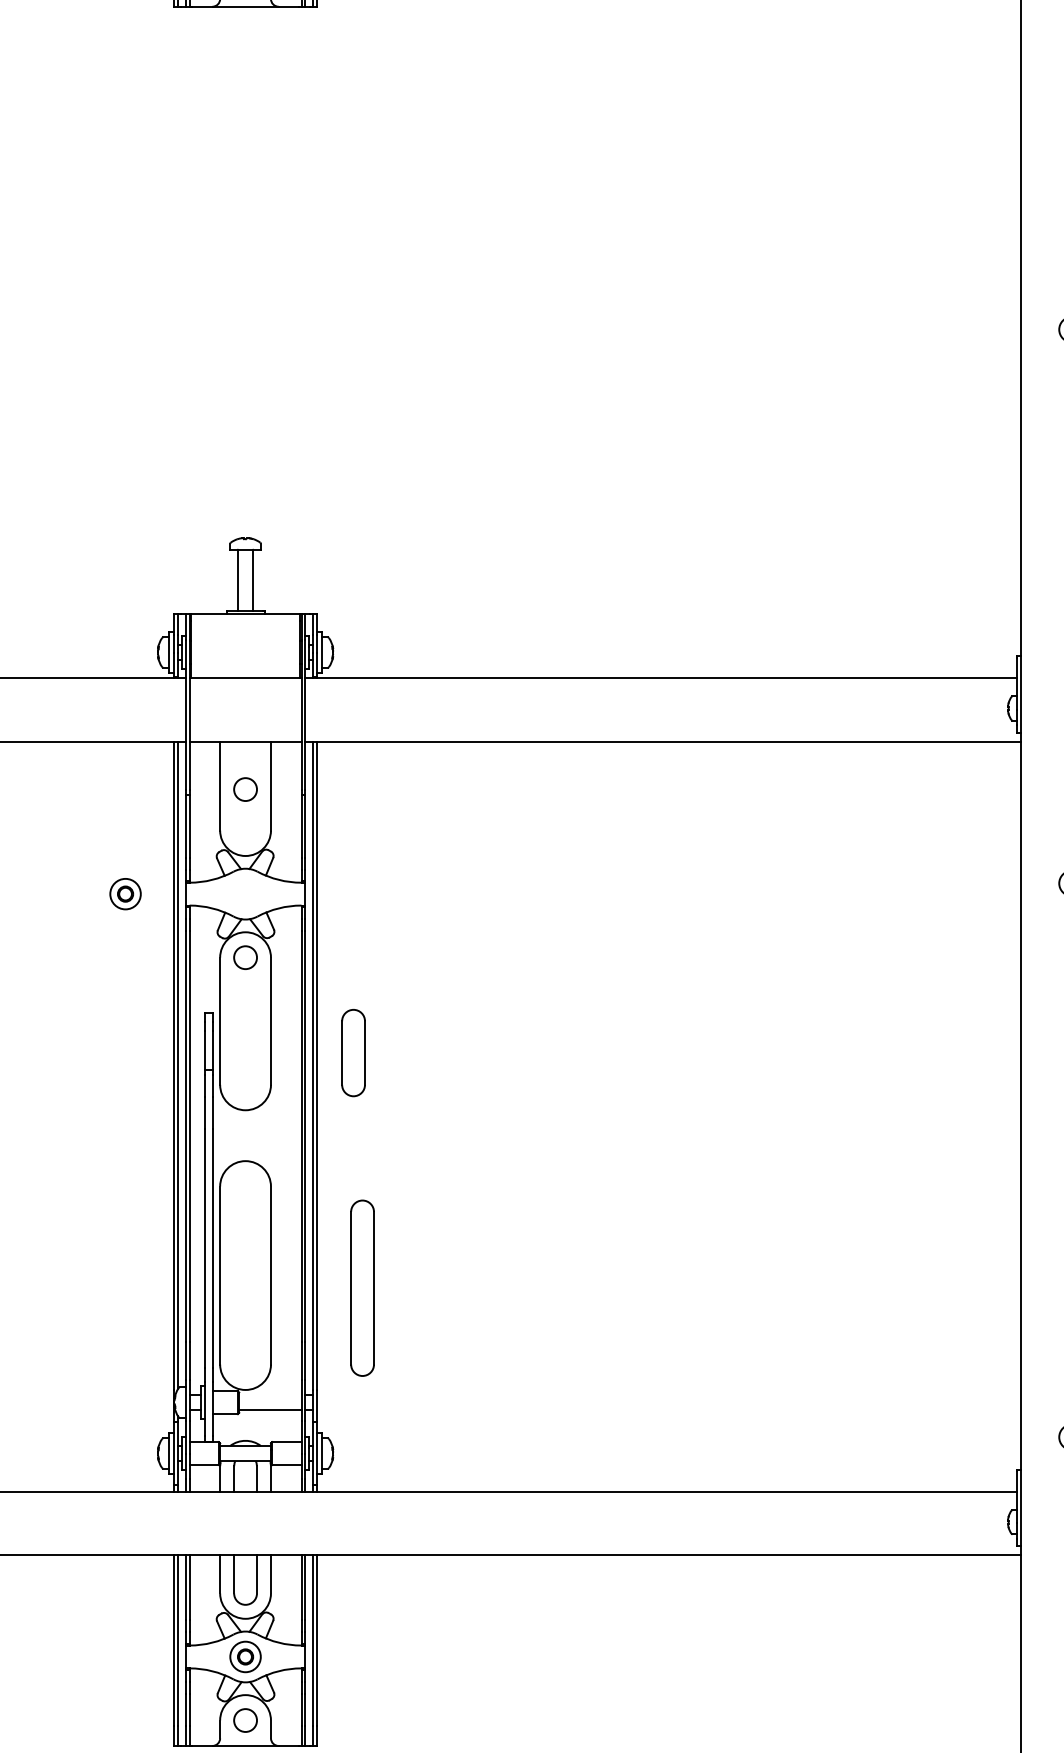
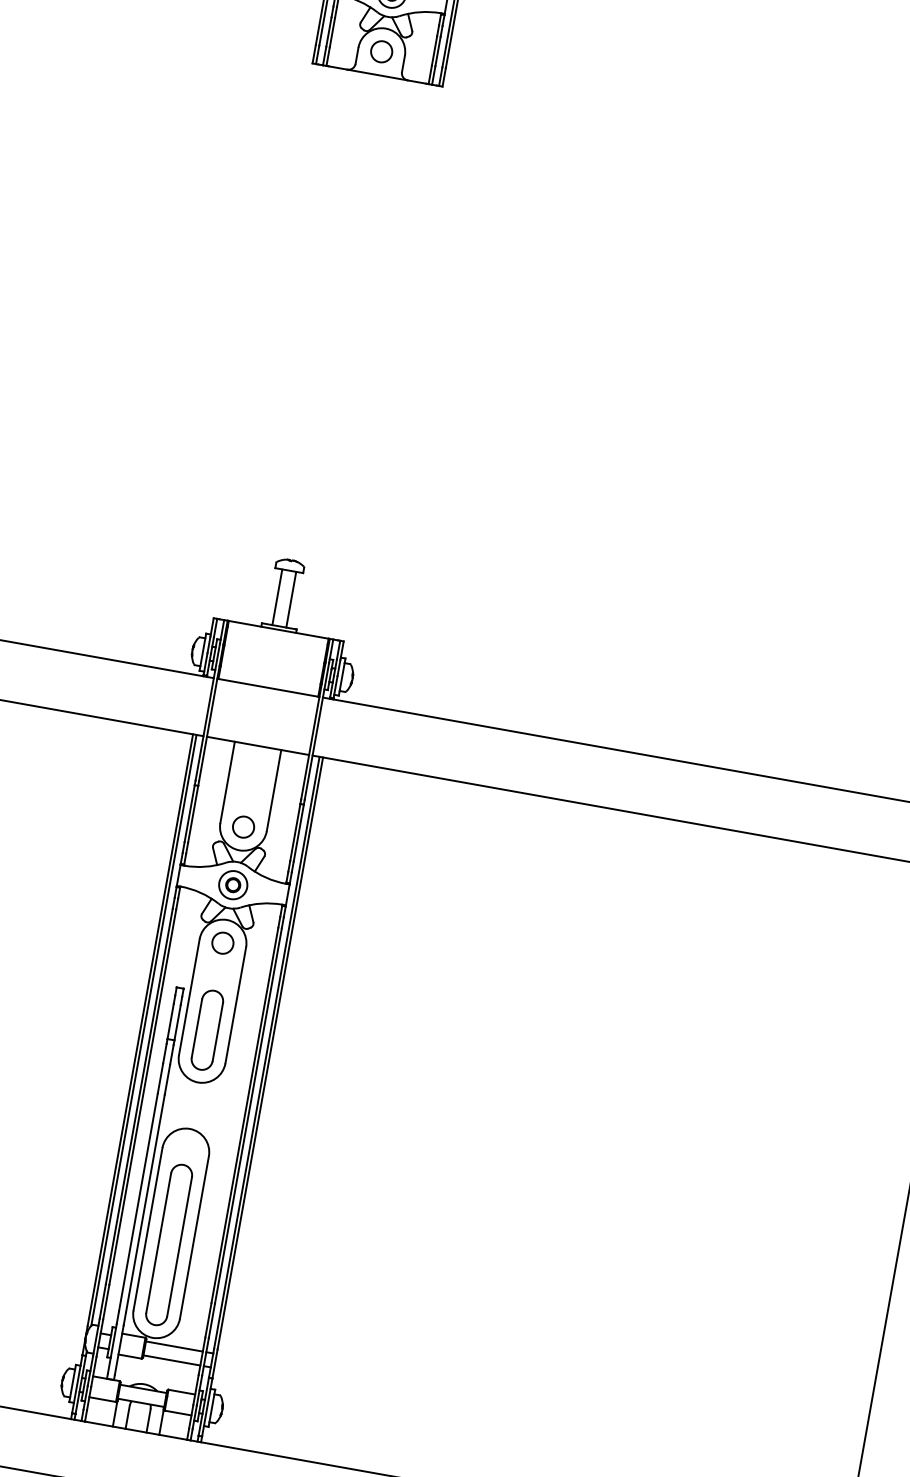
circle: (245, 789) -> (243, 827), moved
part: (125, 894) -> (233, 885), moved
part: (353, 1053) -> (207, 1030), moved
part: (362, 1287) -> (169, 1244), moved
line: (270, 1395) -> (174, 1346), added

